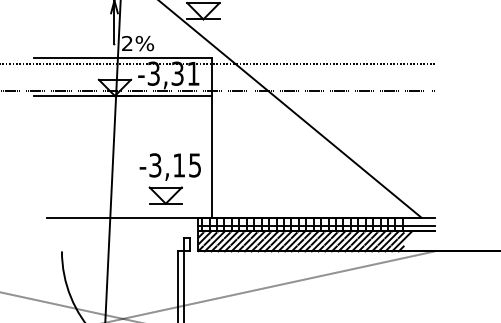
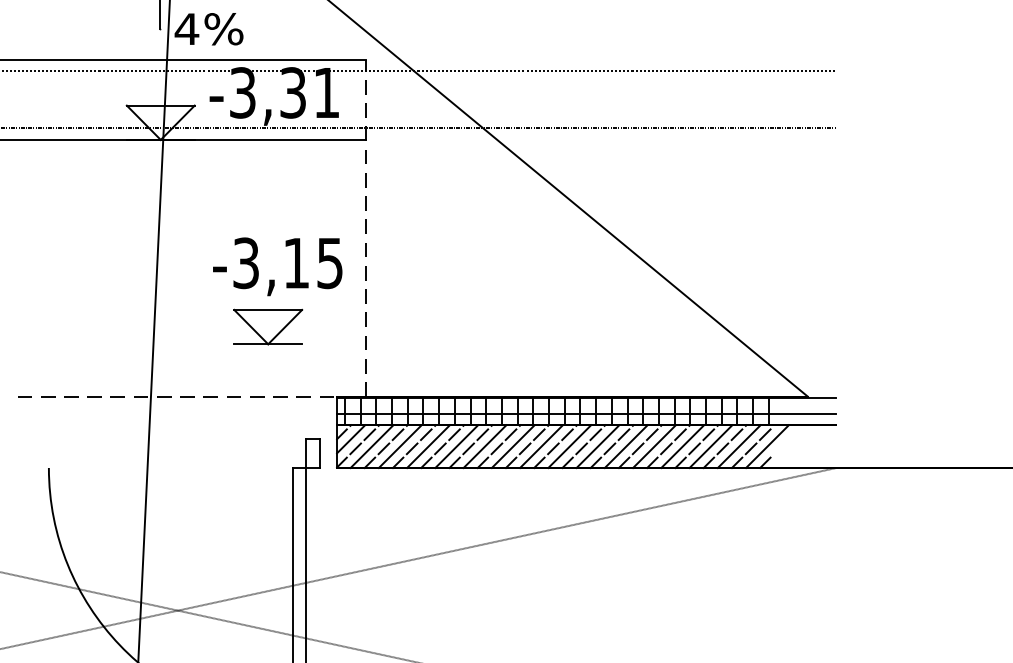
text: (127, 43) -> (187, 29), 2%%% -> 4%%%
line: (211, 137) -> (364, 227), solid -> dashed
part: (169, 178) -> (275, 290), moved
line: (122, 217) -> (176, 396), solid -> dashed

